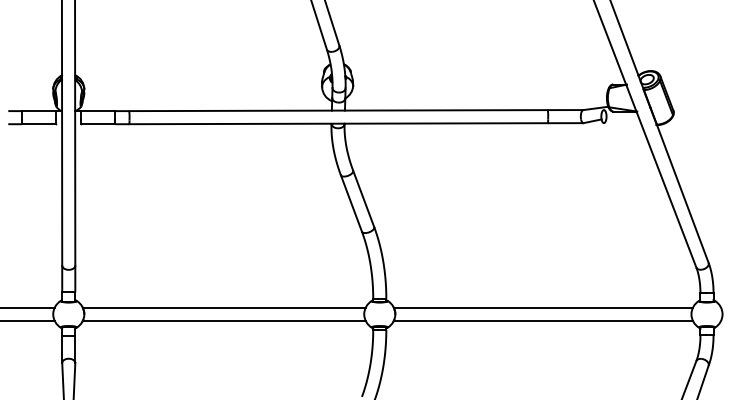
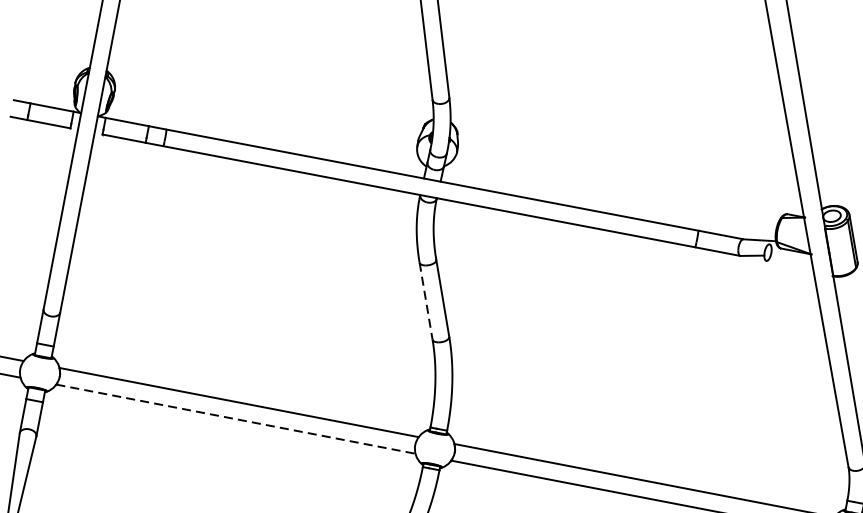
line: (351, 203) -> (426, 301), solid -> dashed
line: (224, 320) -> (236, 418), solid -> dashed

